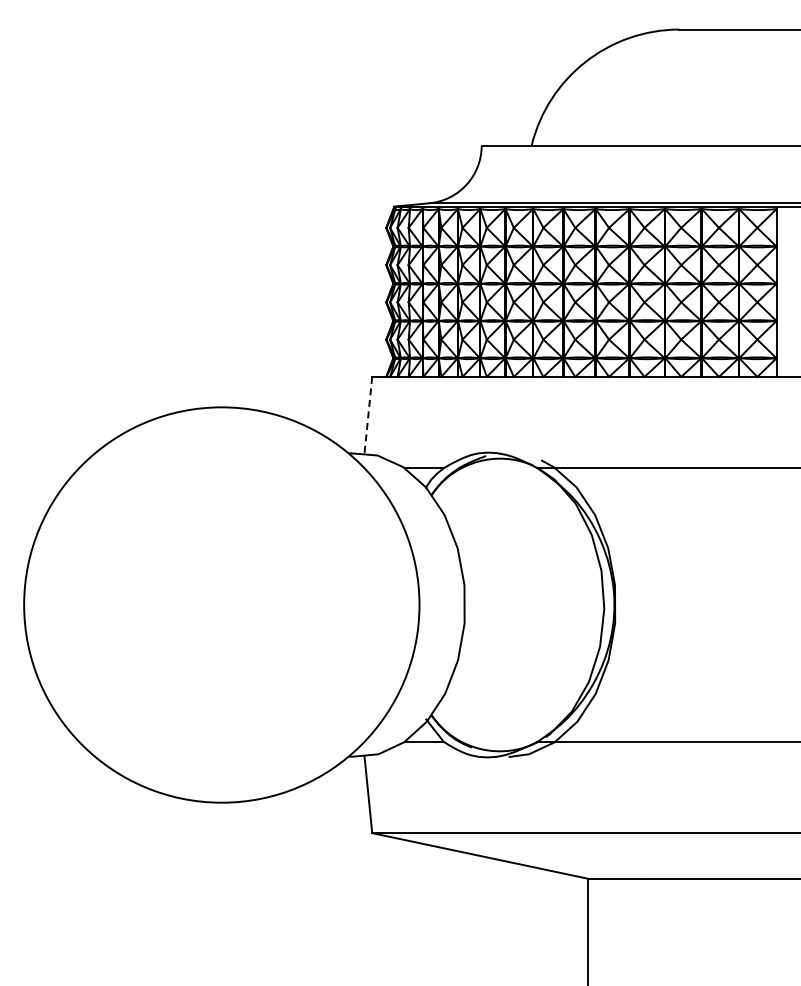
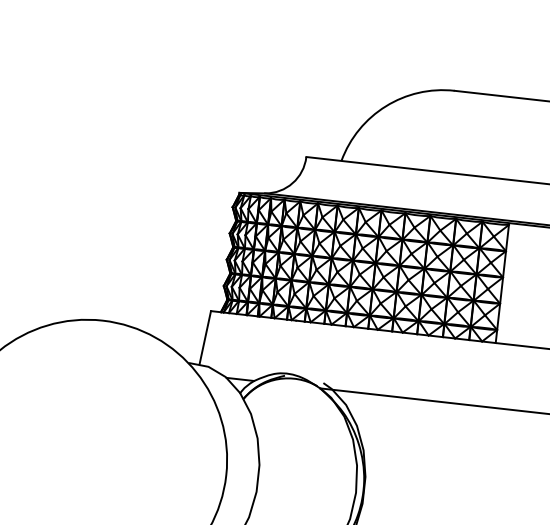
line: (368, 415) -> (205, 337), dashed -> solid

